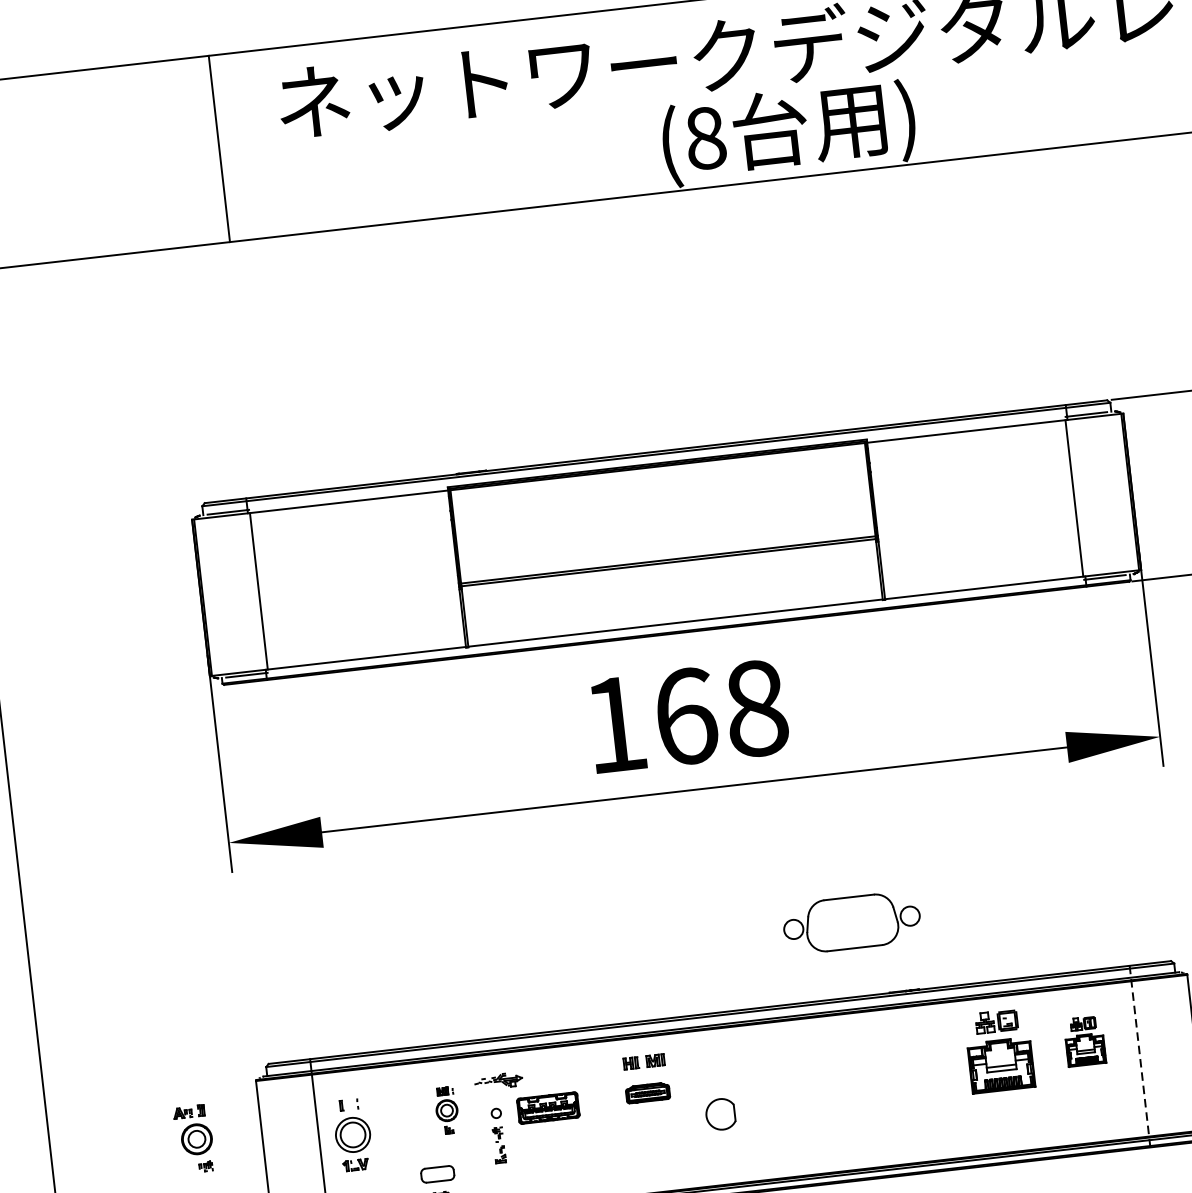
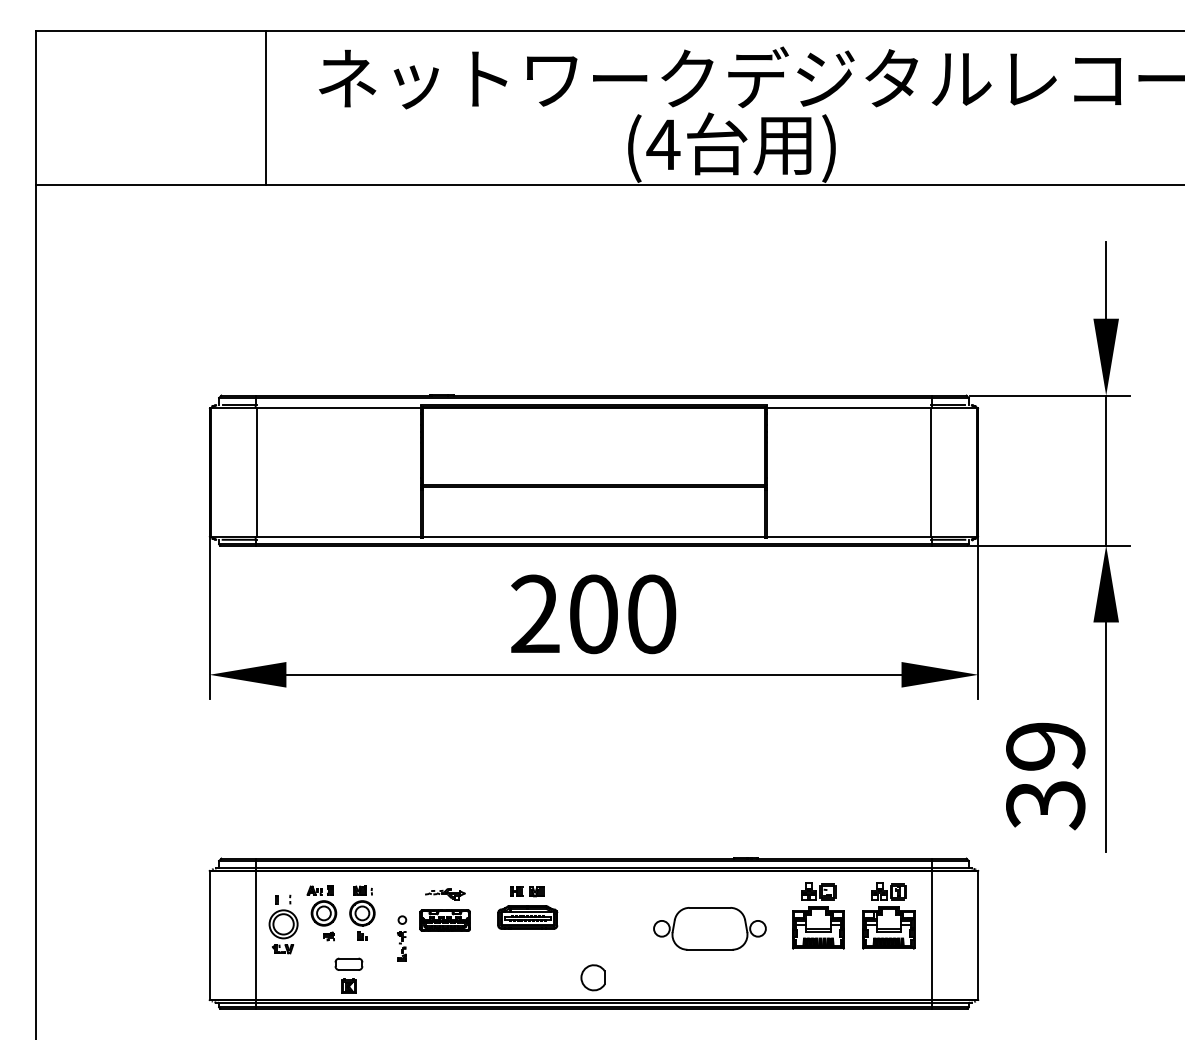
text: (705, 137) -> (663, 144), (8 -> (4
text: (685, 716) -> (593, 614), 168 -> 200
part: (851, 922) -> (709, 928), moved
part: (1084, 1040) -> (888, 915), size x1.67
line: (1140, 1056) -> (932, 933), dashed -> solid
part: (498, 1081) -> (445, 894), moved
part: (647, 1092) -> (527, 917), size x1.67
part: (446, 1109) -> (362, 912), size x1.43
part: (719, 1114) -> (592, 977), moved
part: (193, 1139) -> (321, 913), moved

